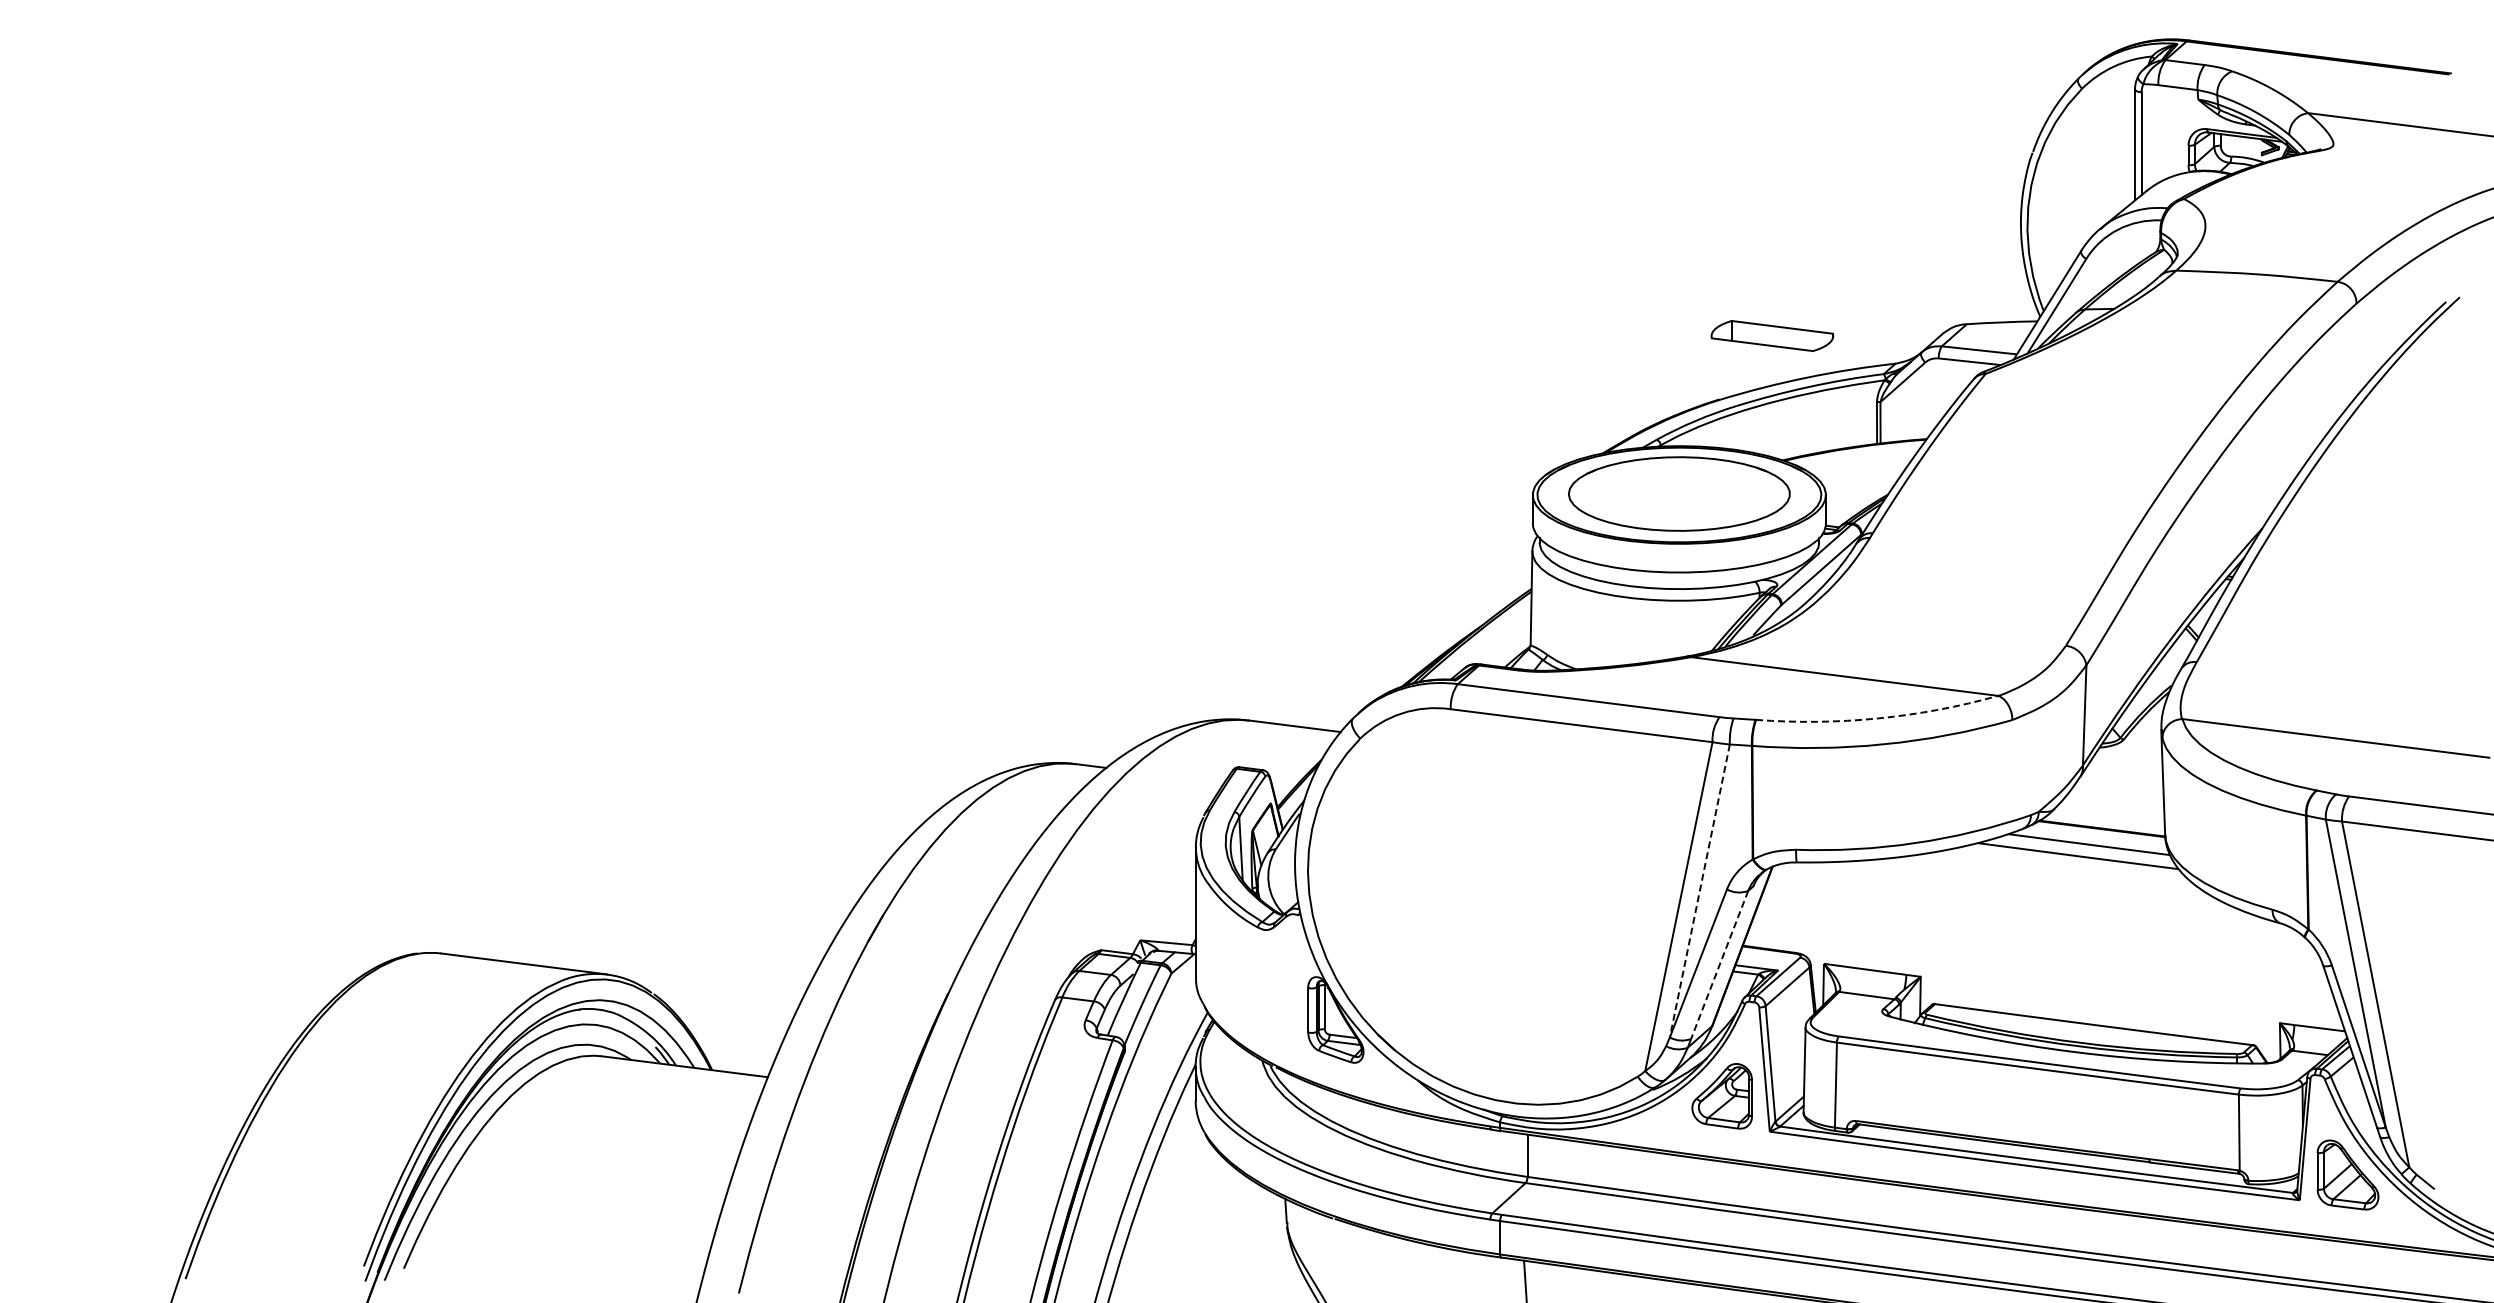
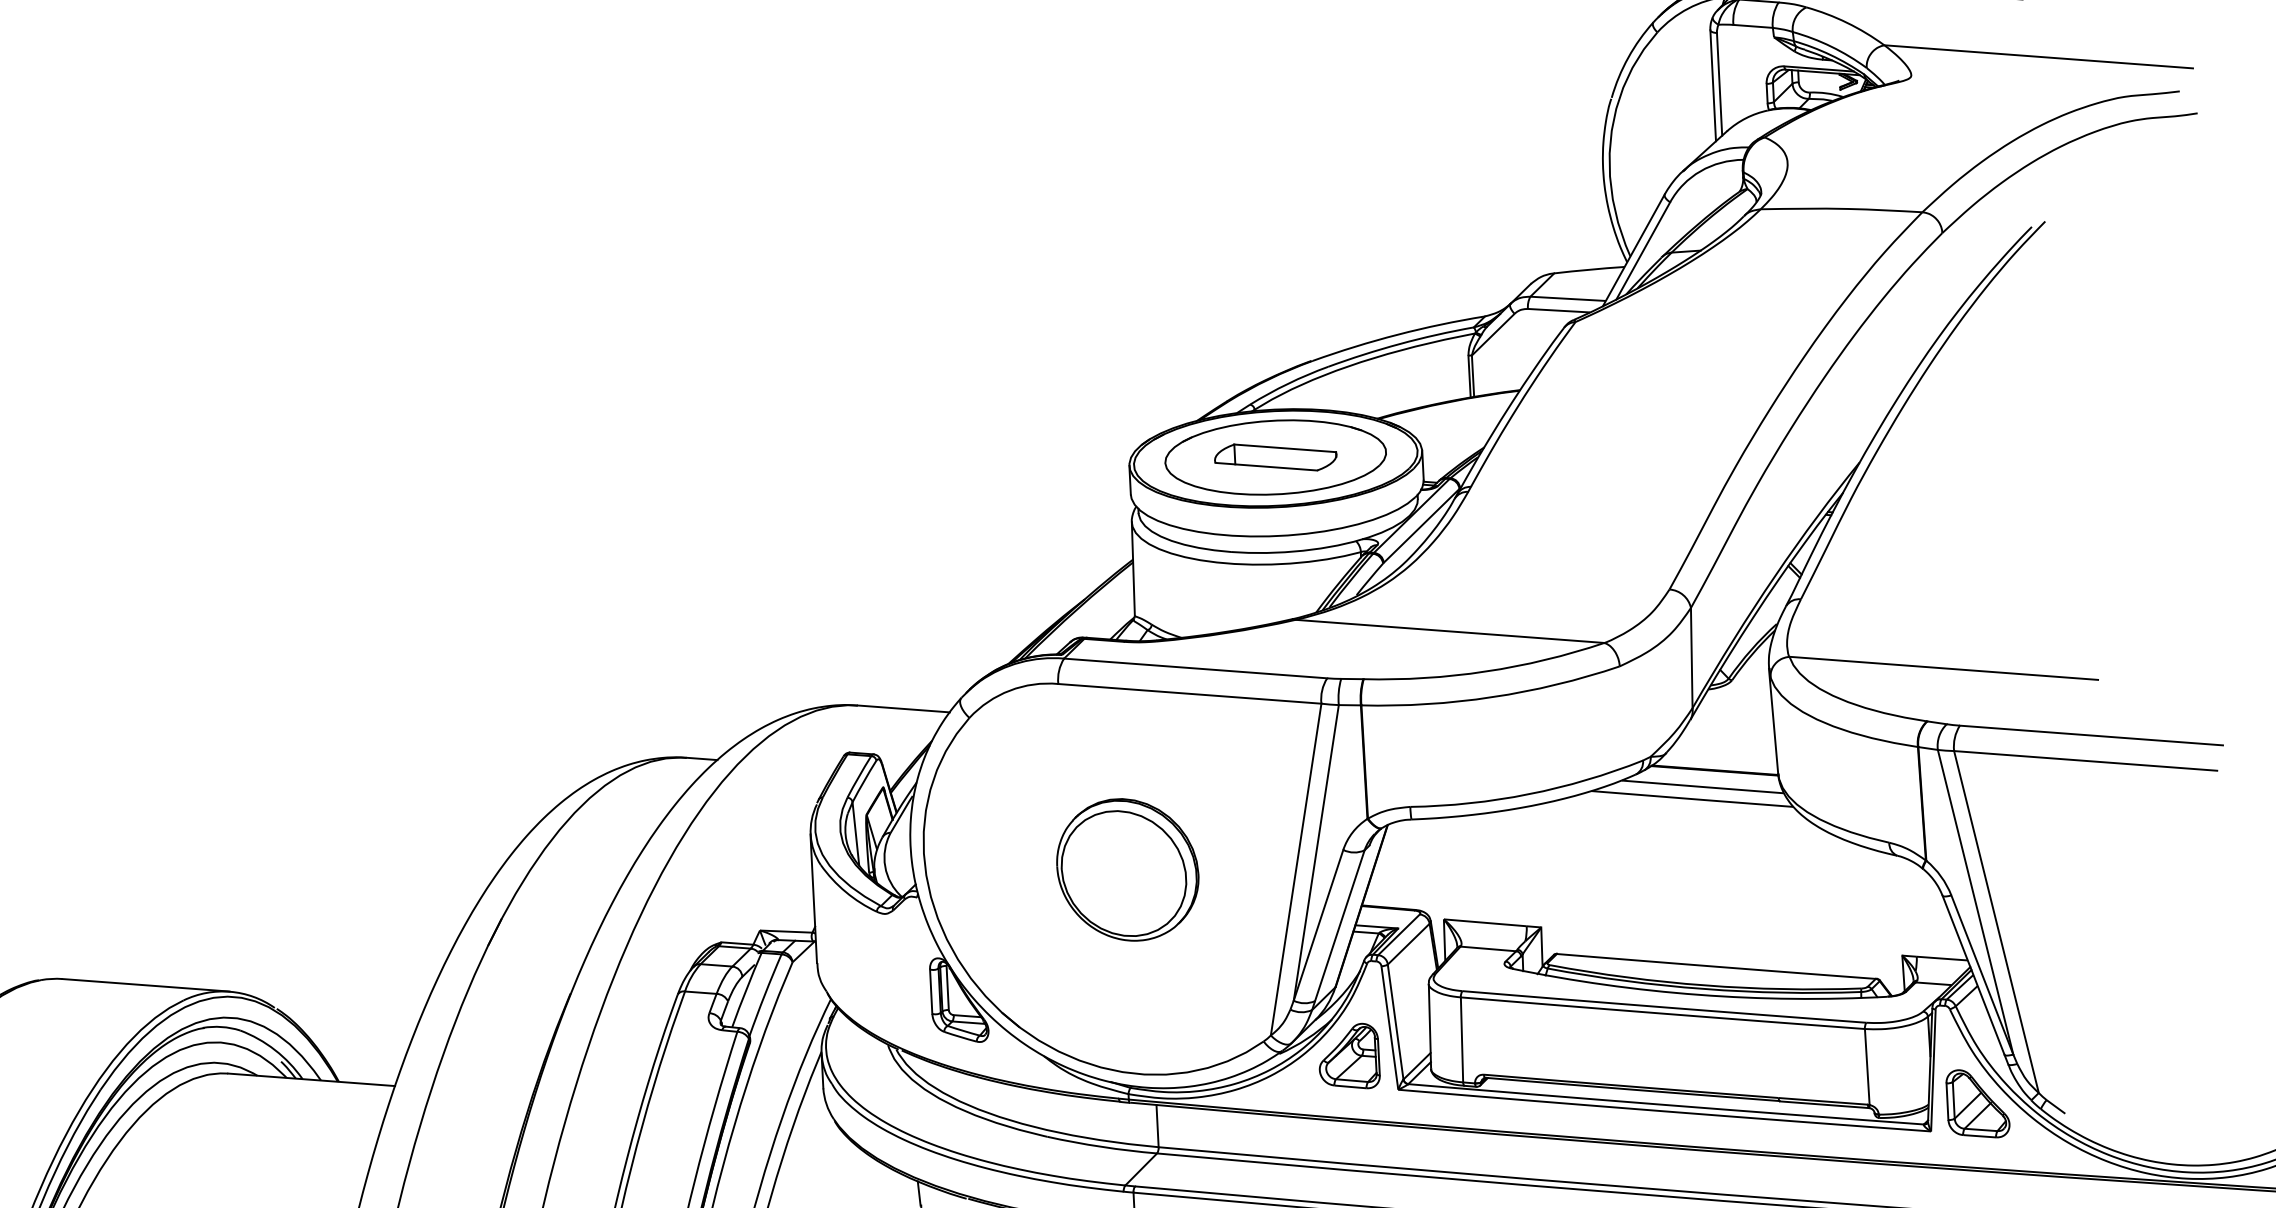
part: (1772, 336) -> (1275, 457), moved
arc: (1878, 718) -> (1485, 671), dashed -> solid
line: (1699, 890) -> (1315, 852), dashed -> solid
part: (1510, 898) -> (1127, 870), added
line: (1719, 965) -> (1339, 926), dashed -> solid

